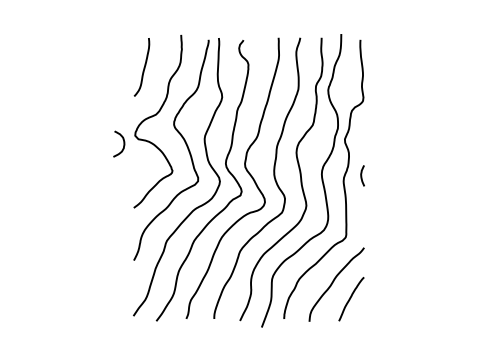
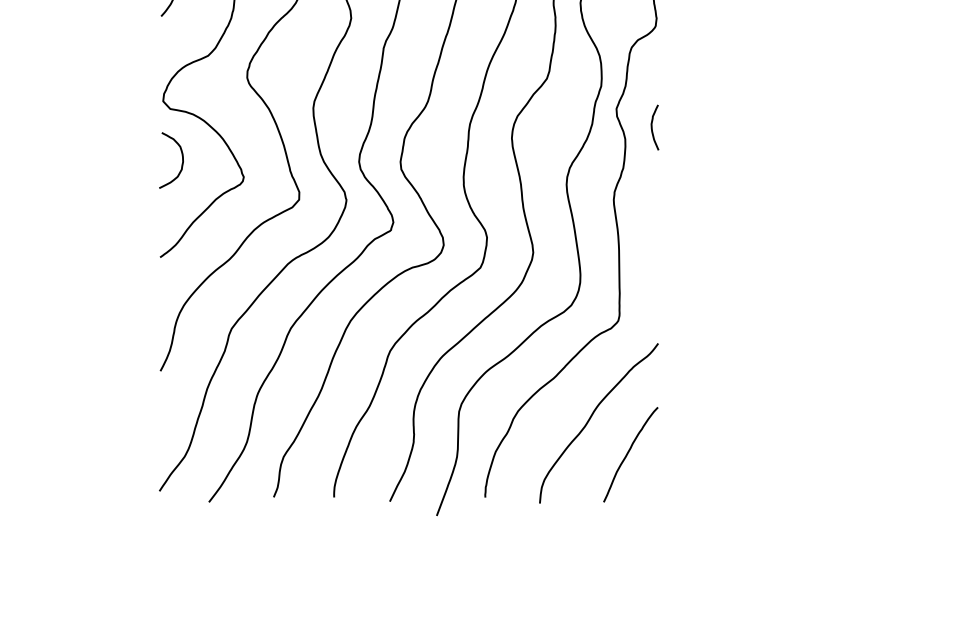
curve: (123, 143) -> (181, 159), moved
curve: (362, 175) -> (654, 126), moved

